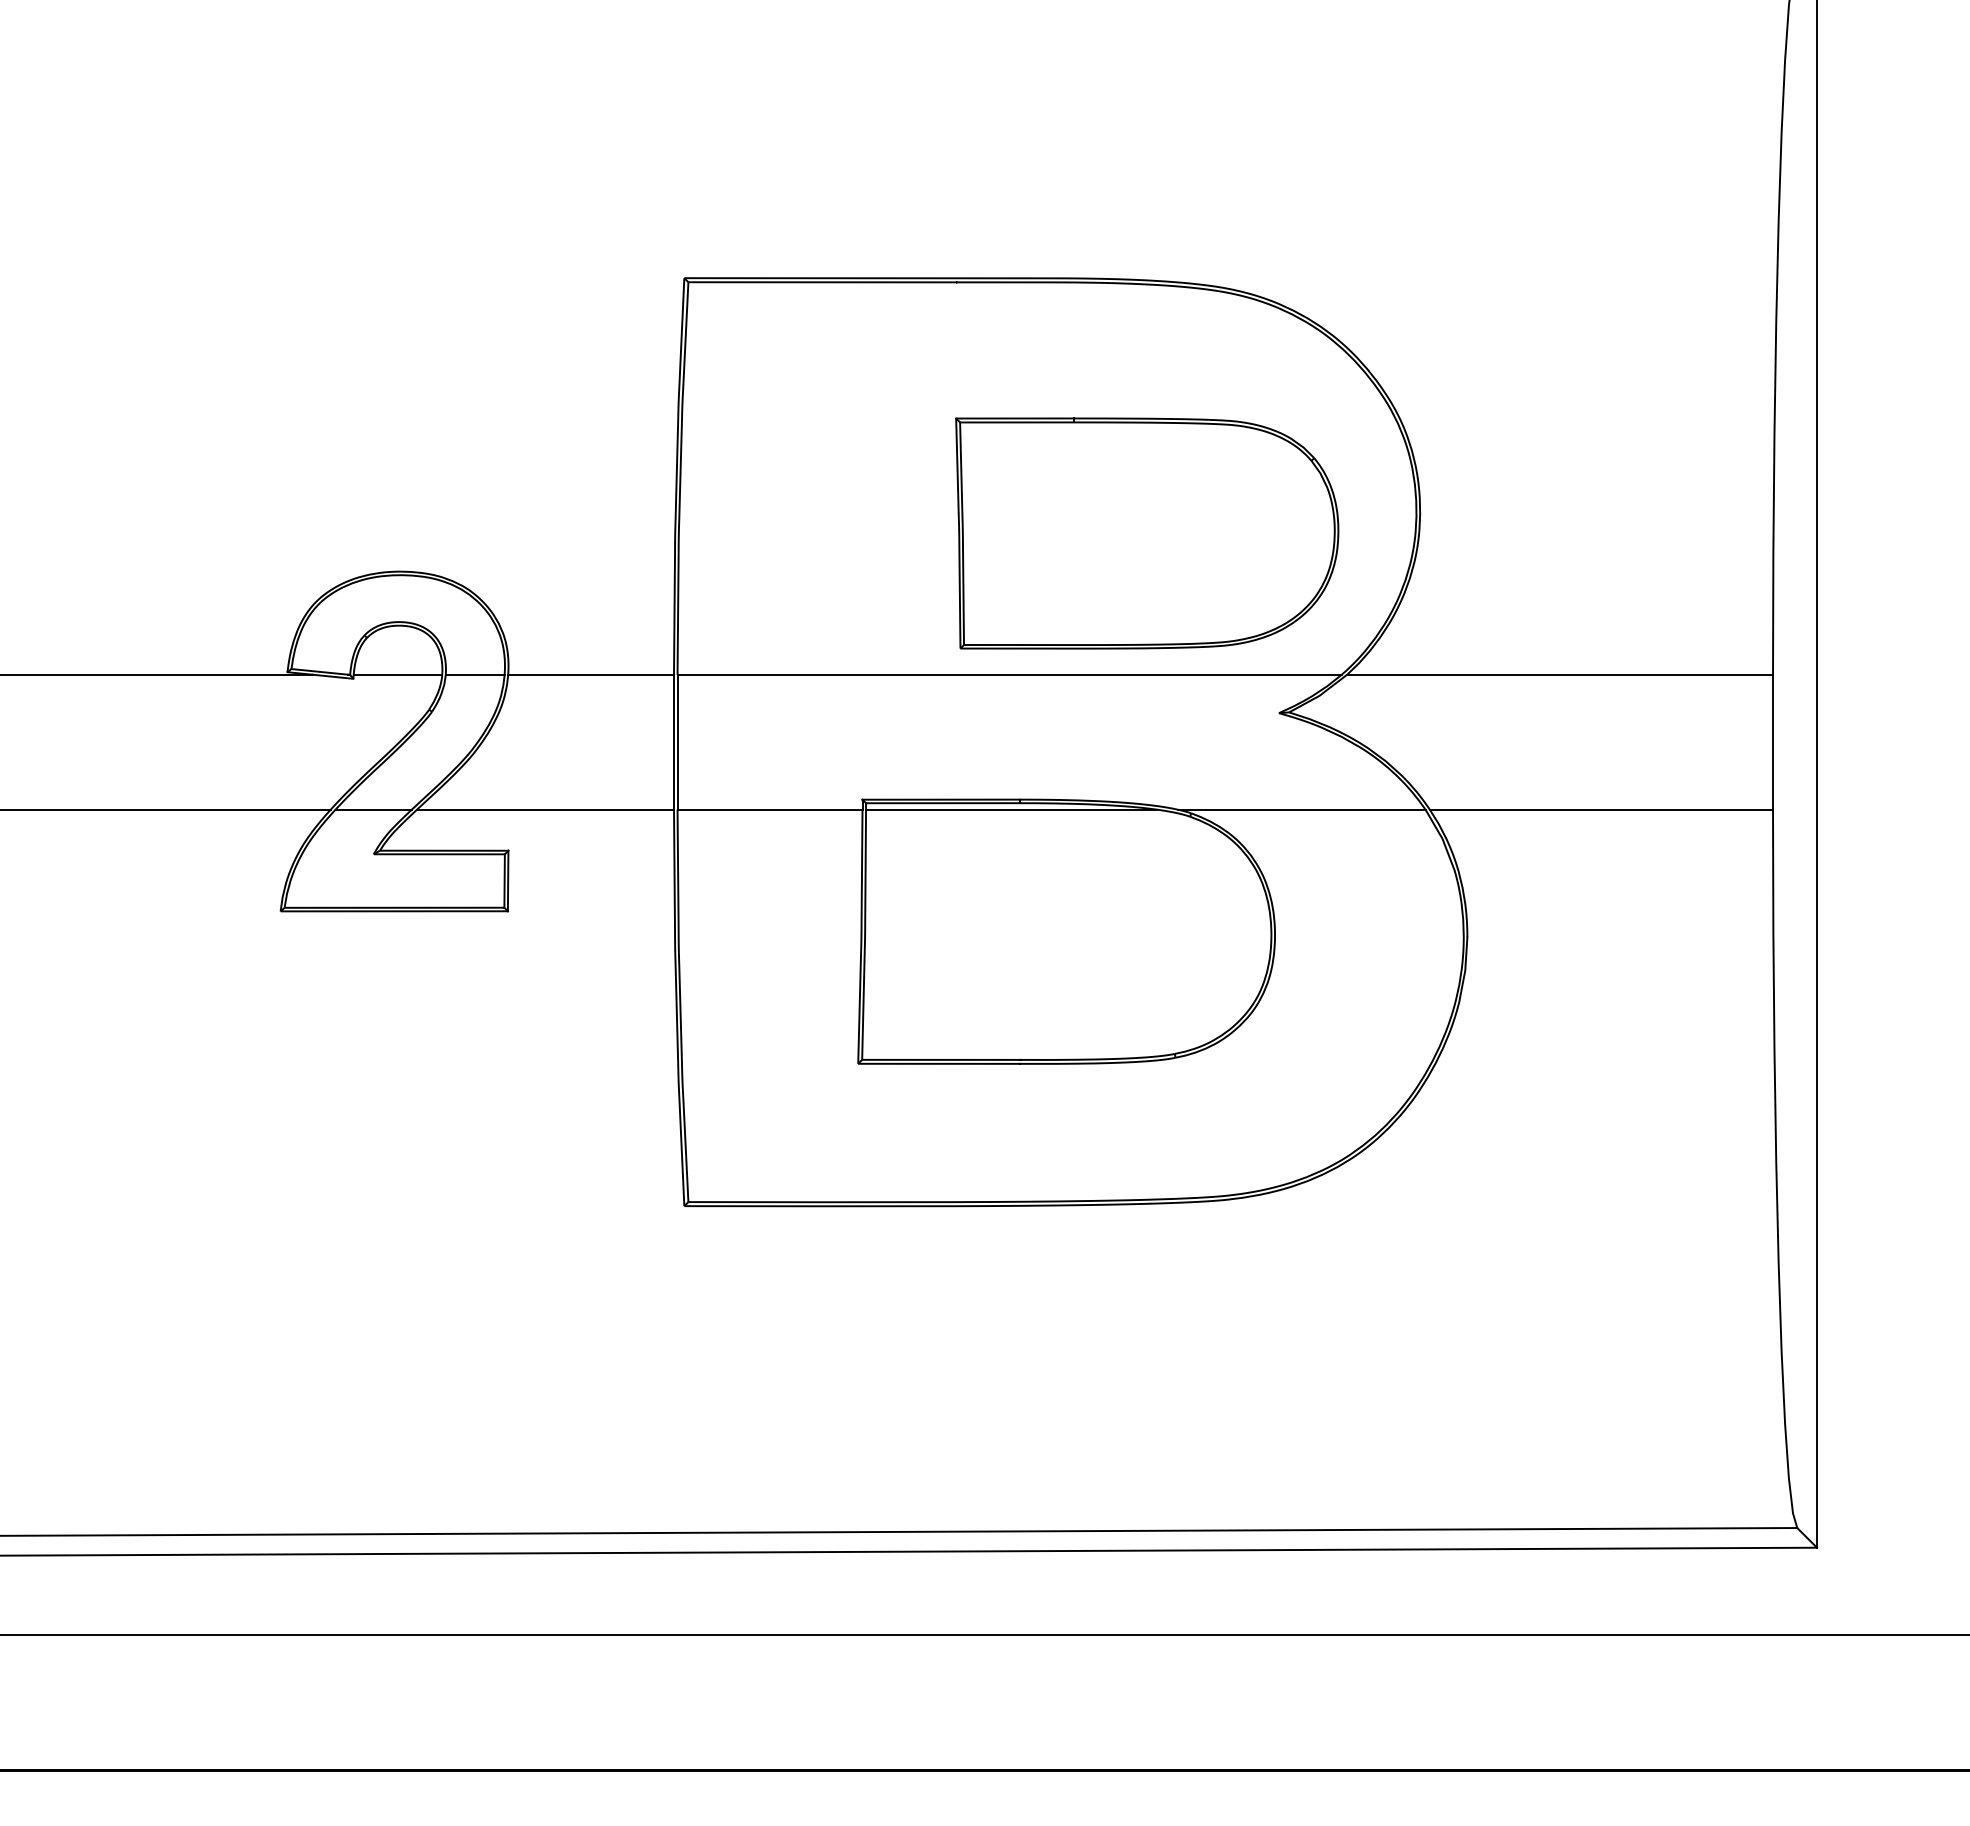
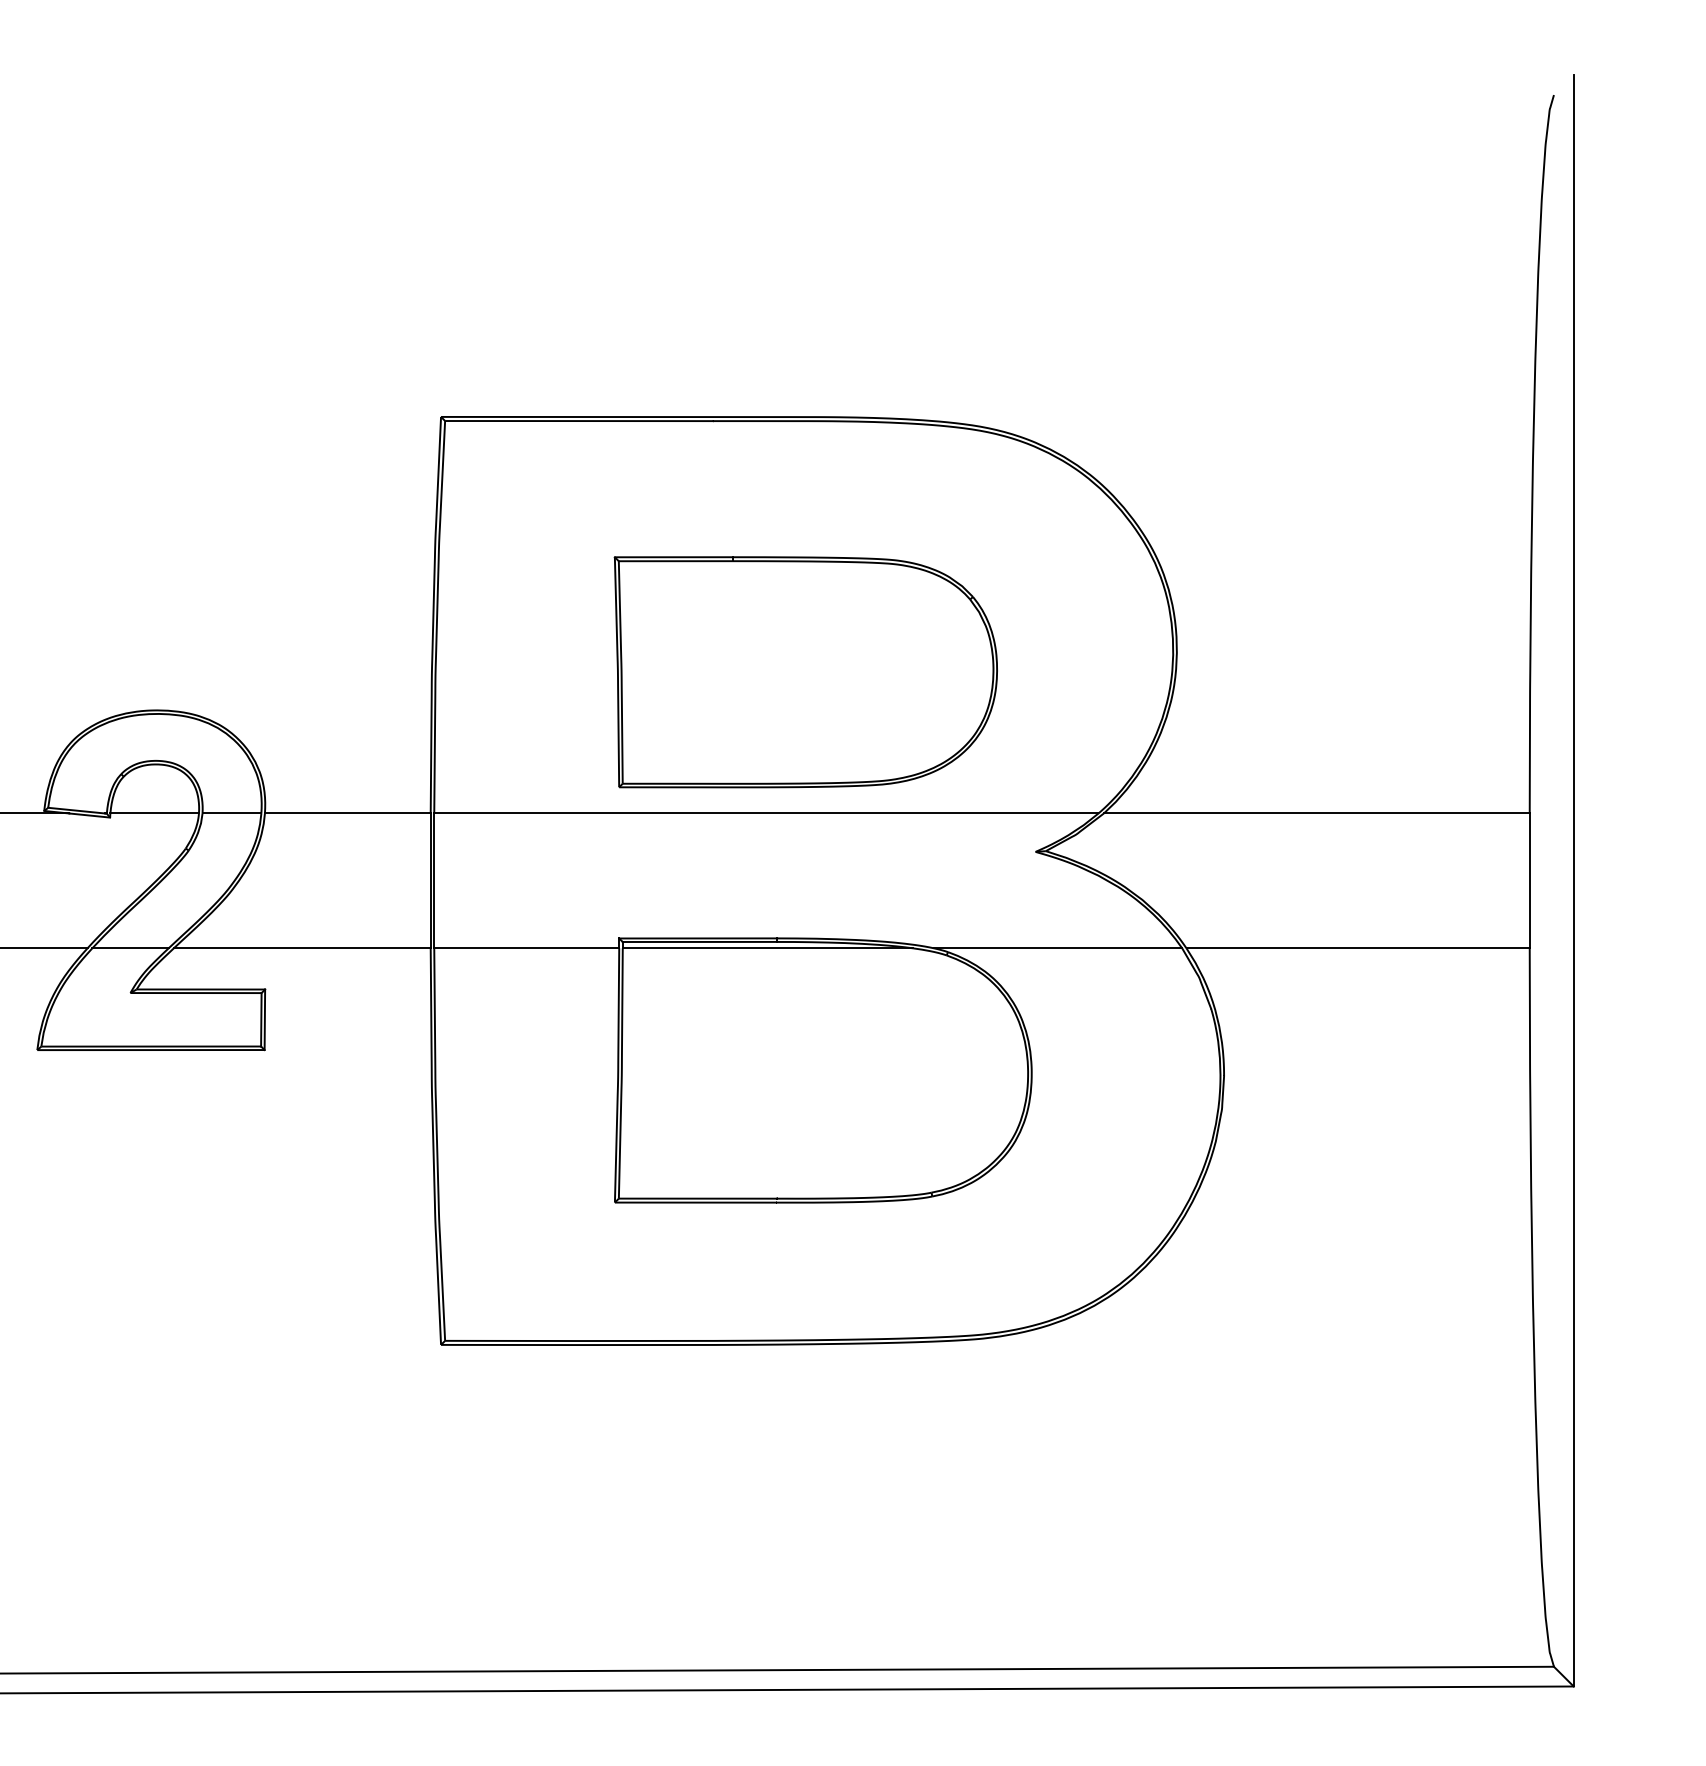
part: (1147, 533) -> (806, 672), moved

